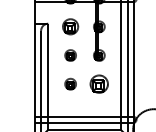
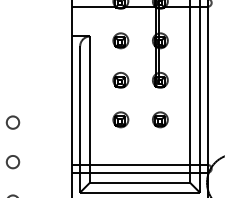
part: (70, 26) -> (120, 40), size x0.71
part: (99, 83) -> (160, 119), size x0.62

